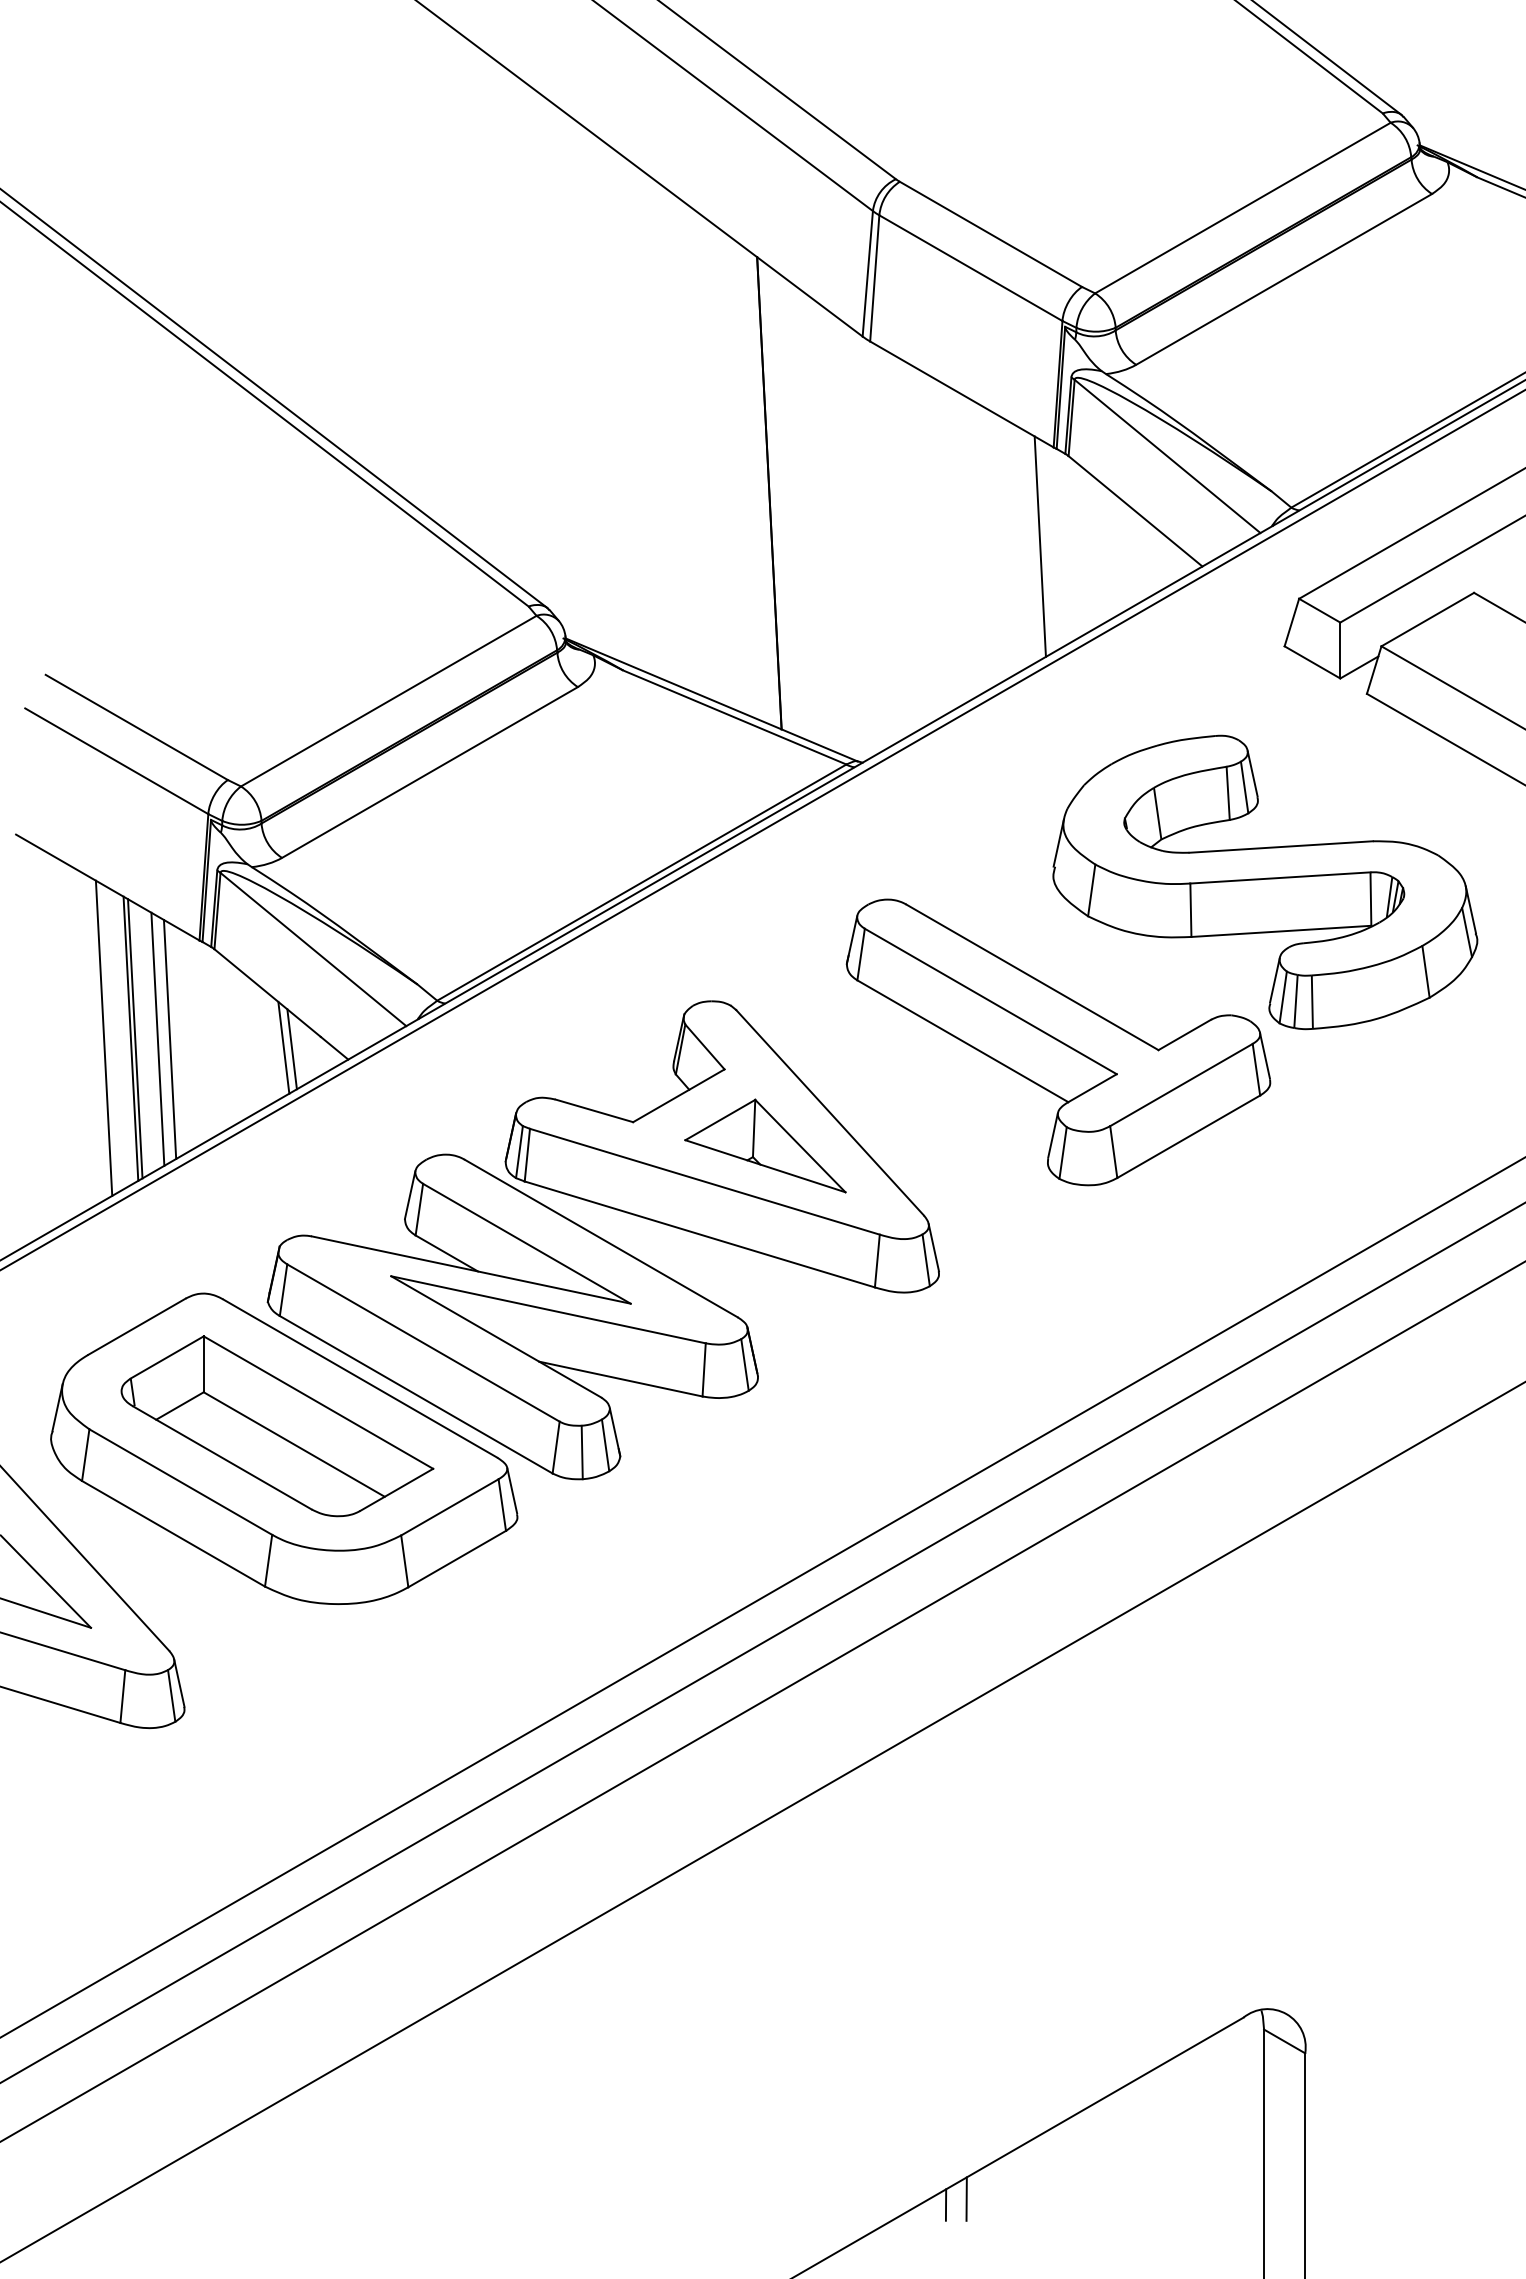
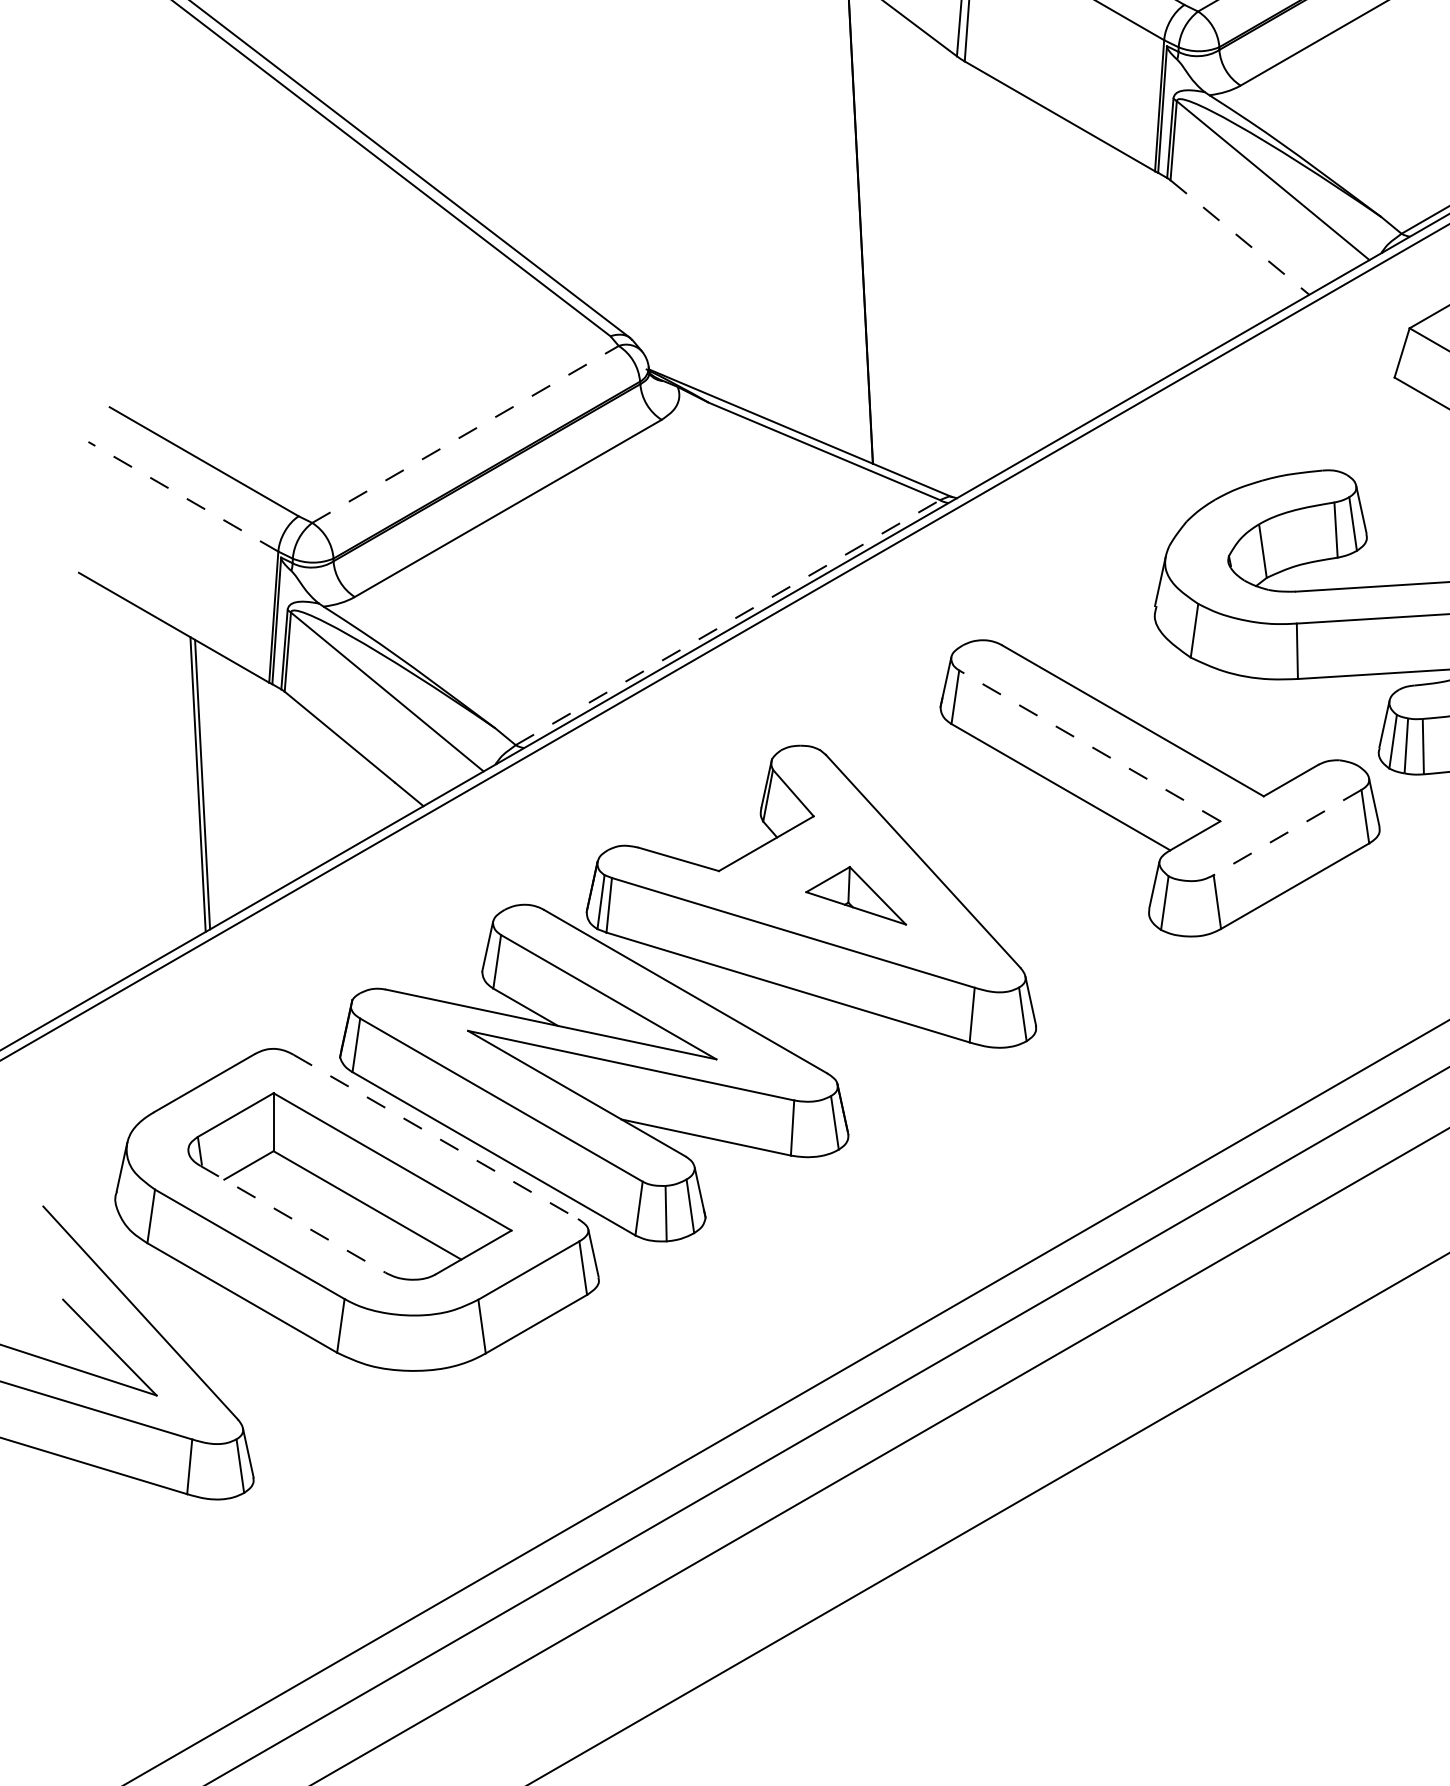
line: (1135, 511) -> (1239, 237), solid -> dashed
line: (1039, 546) -> (1140, 274), removed
line: (388, 701) -> (465, 434), solid -> dashed
line: (116, 761) -> (183, 497), solid -> dashed
line: (642, 882) -> (728, 622), solid -> dashed
line: (990, 1001) -> (1089, 745), solid -> dashed
line: (103, 1037) -> (169, 783), removed
line: (157, 1038) -> (225, 784), removed
line: (169, 1038) -> (238, 784), removed
line: (283, 1047) -> (356, 793), removed
line: (291, 1049) -> (364, 795), removed
line: (1181, 1085) -> (1287, 833), solid -> dashed
part: (765, 1145) -> (856, 895), size x0.6
line: (360, 1378) -> (436, 1136), solid -> dashed
line: (222, 1457) -> (293, 1218), solid -> dashed

